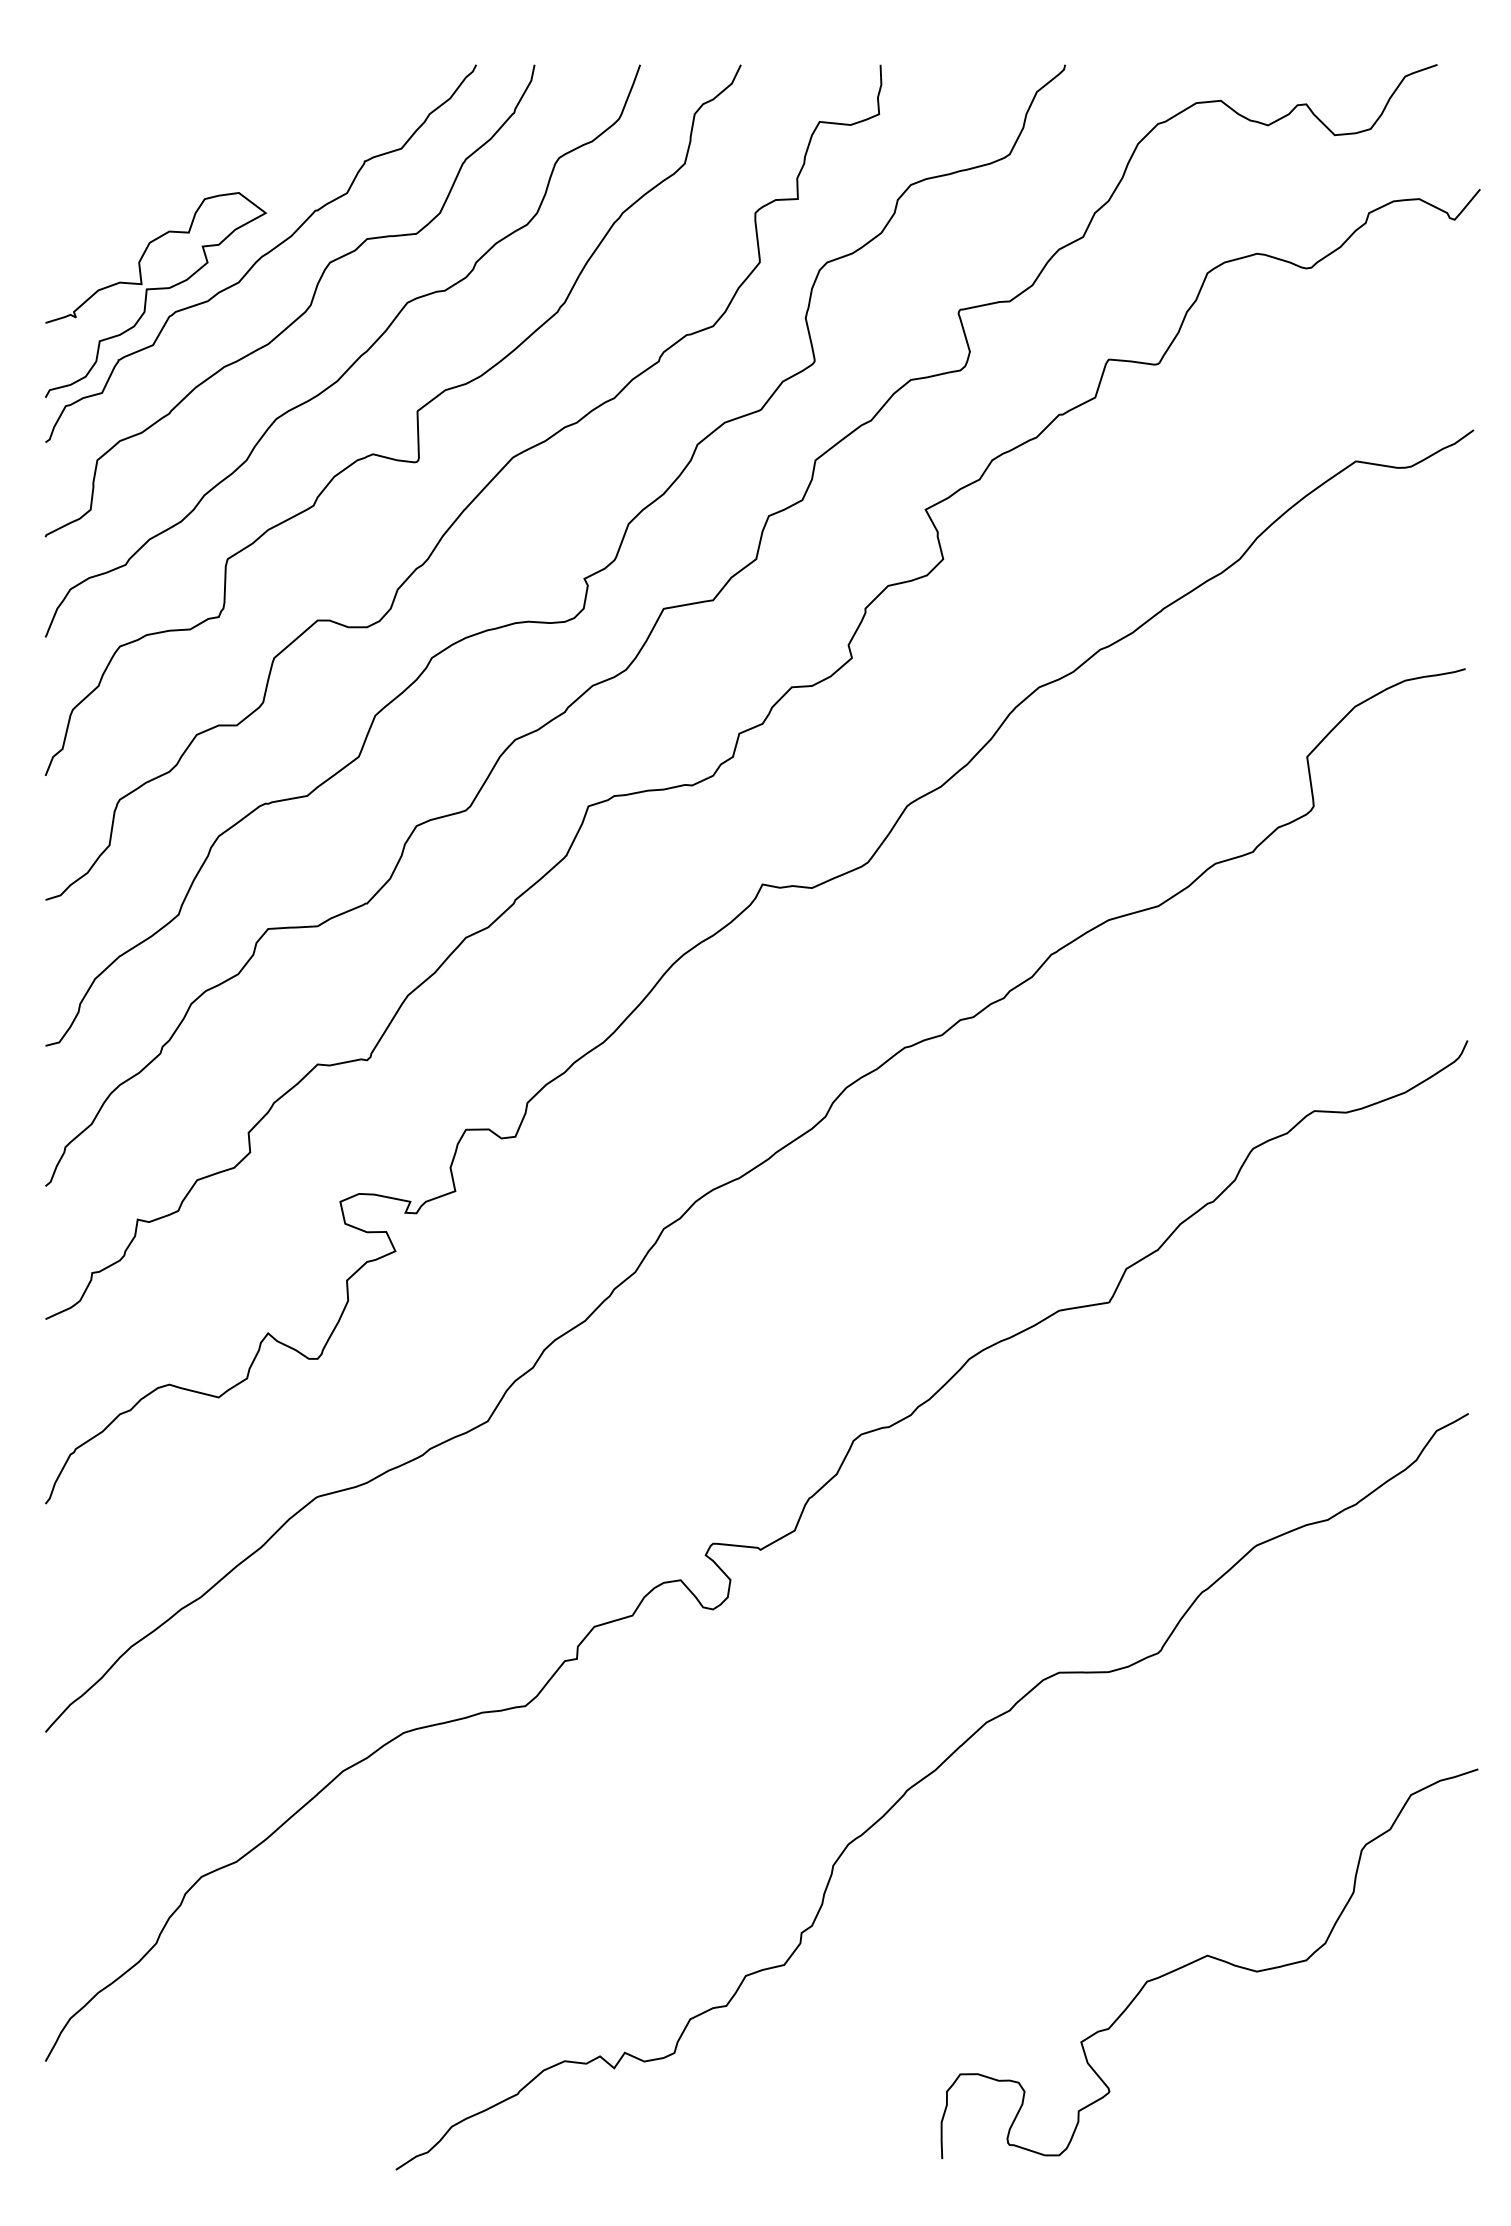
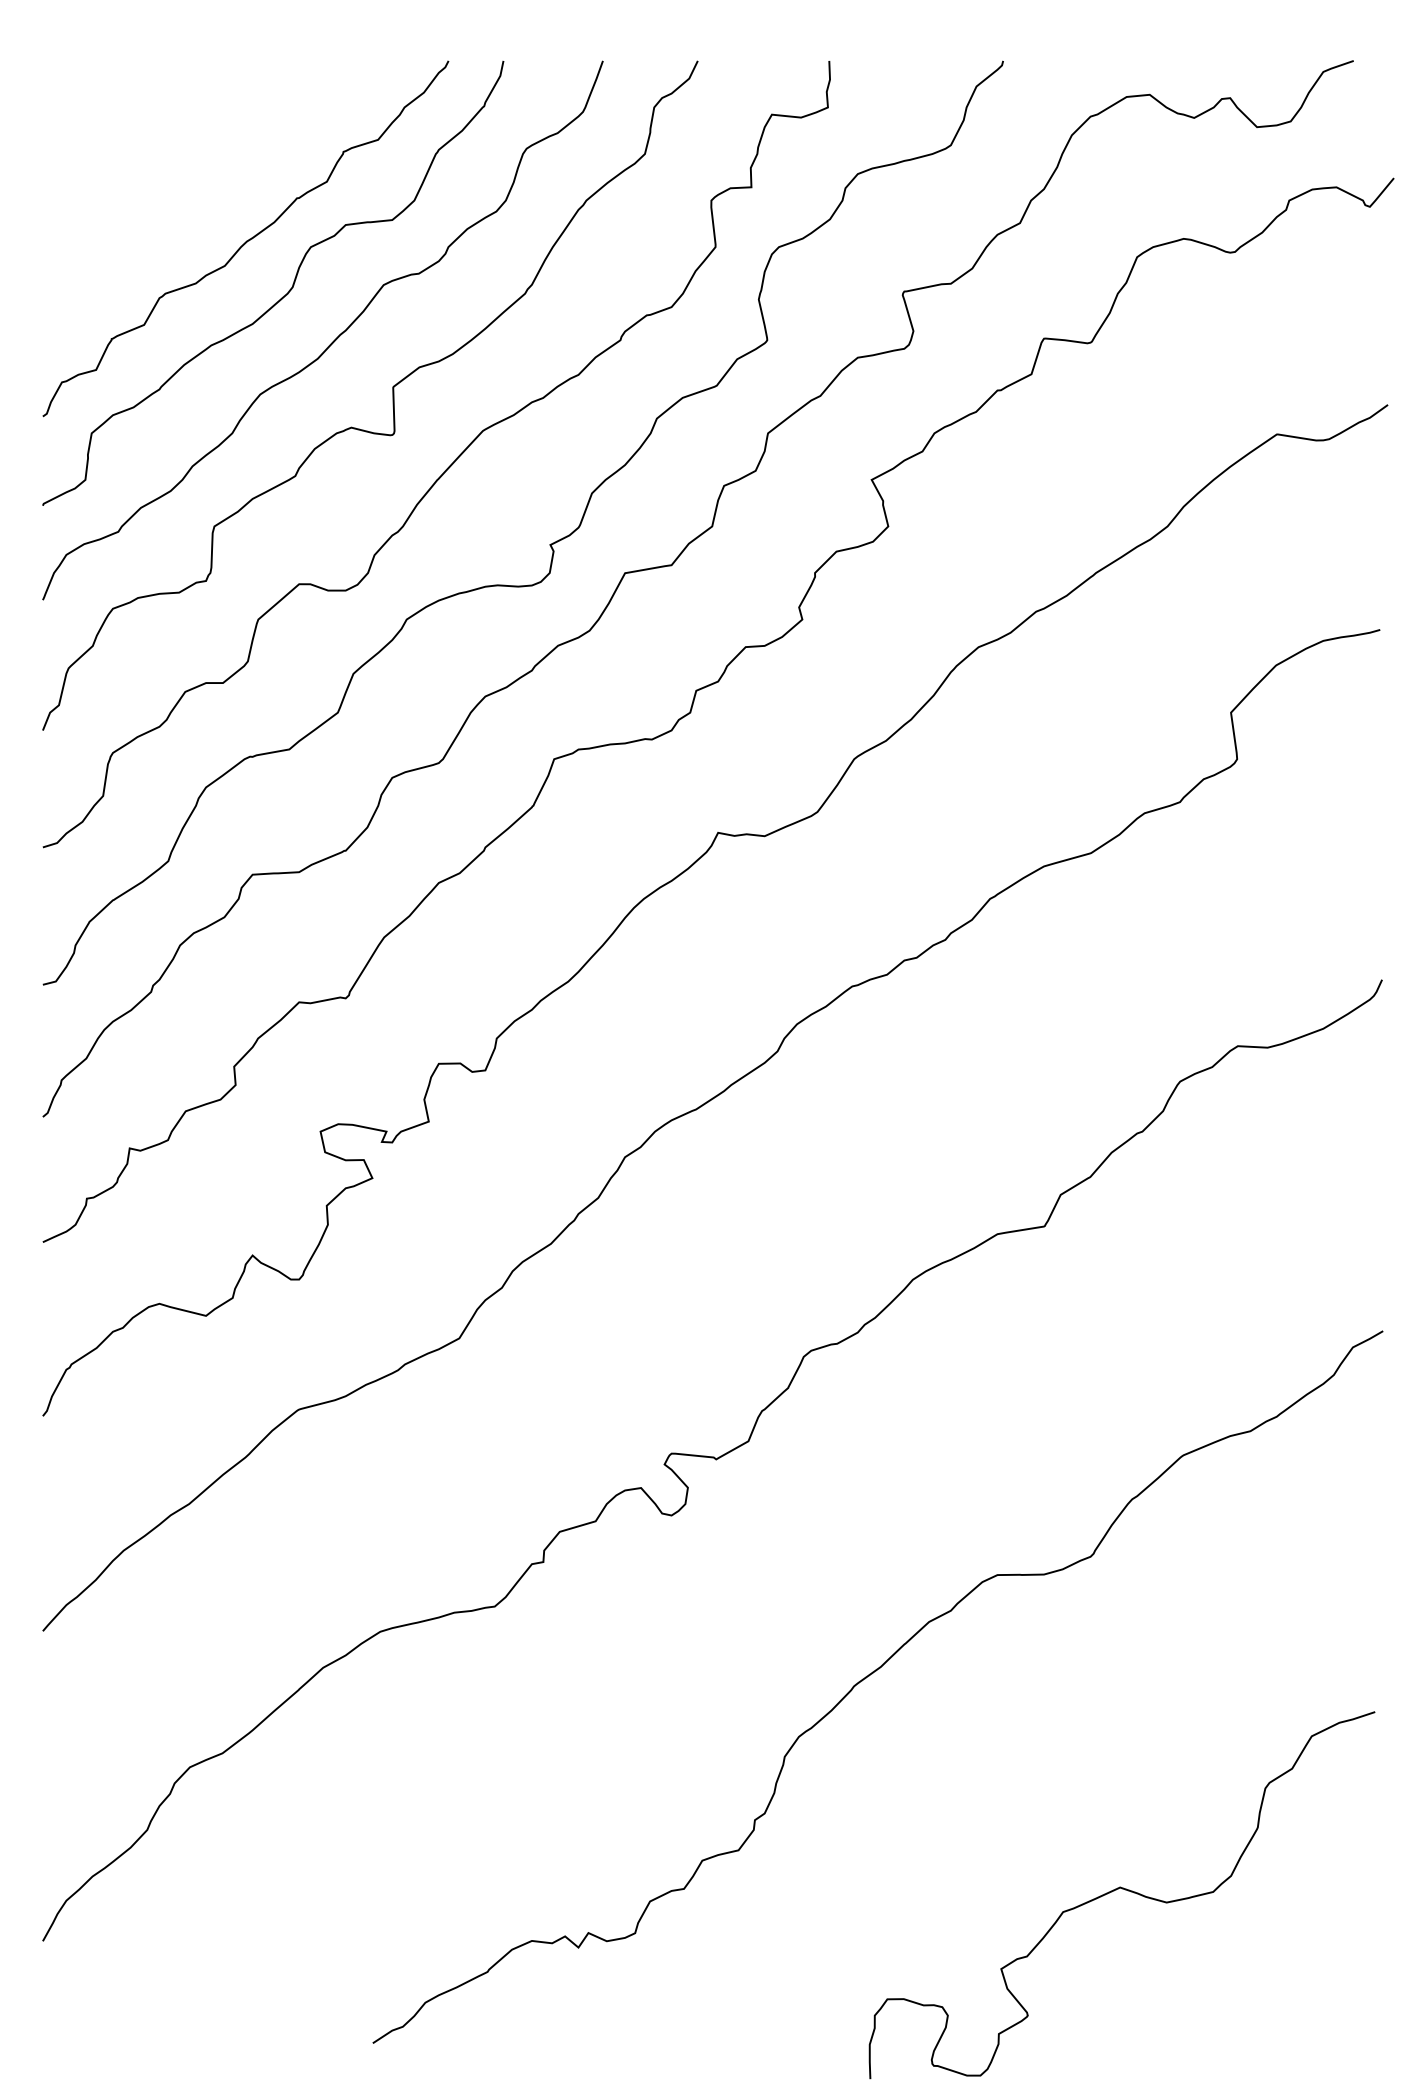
curve: (155, 289) -> (146, 272), removed
curve: (1209, 1957) -> (1122, 1889), moved

